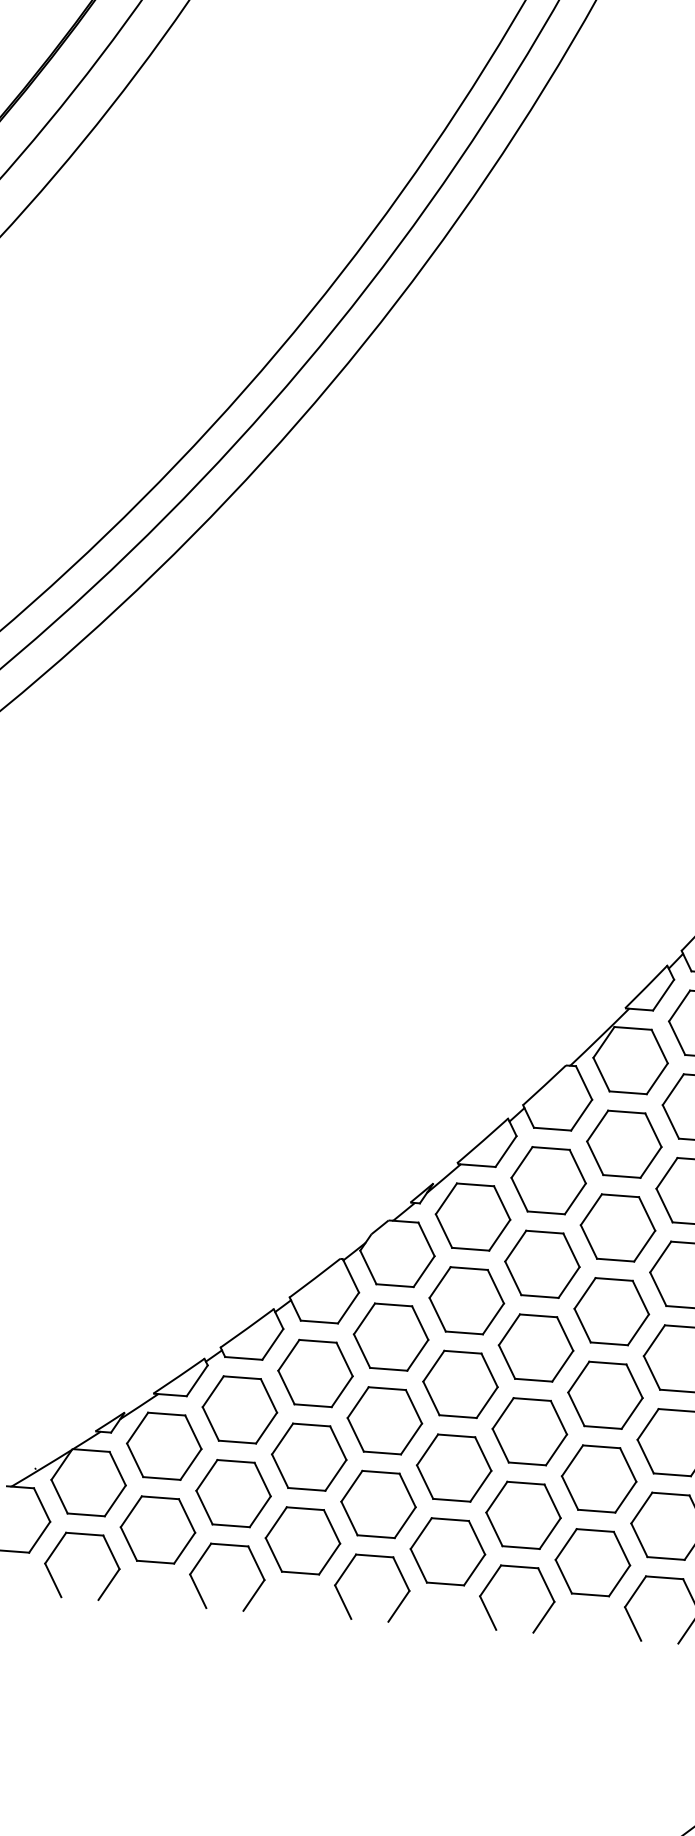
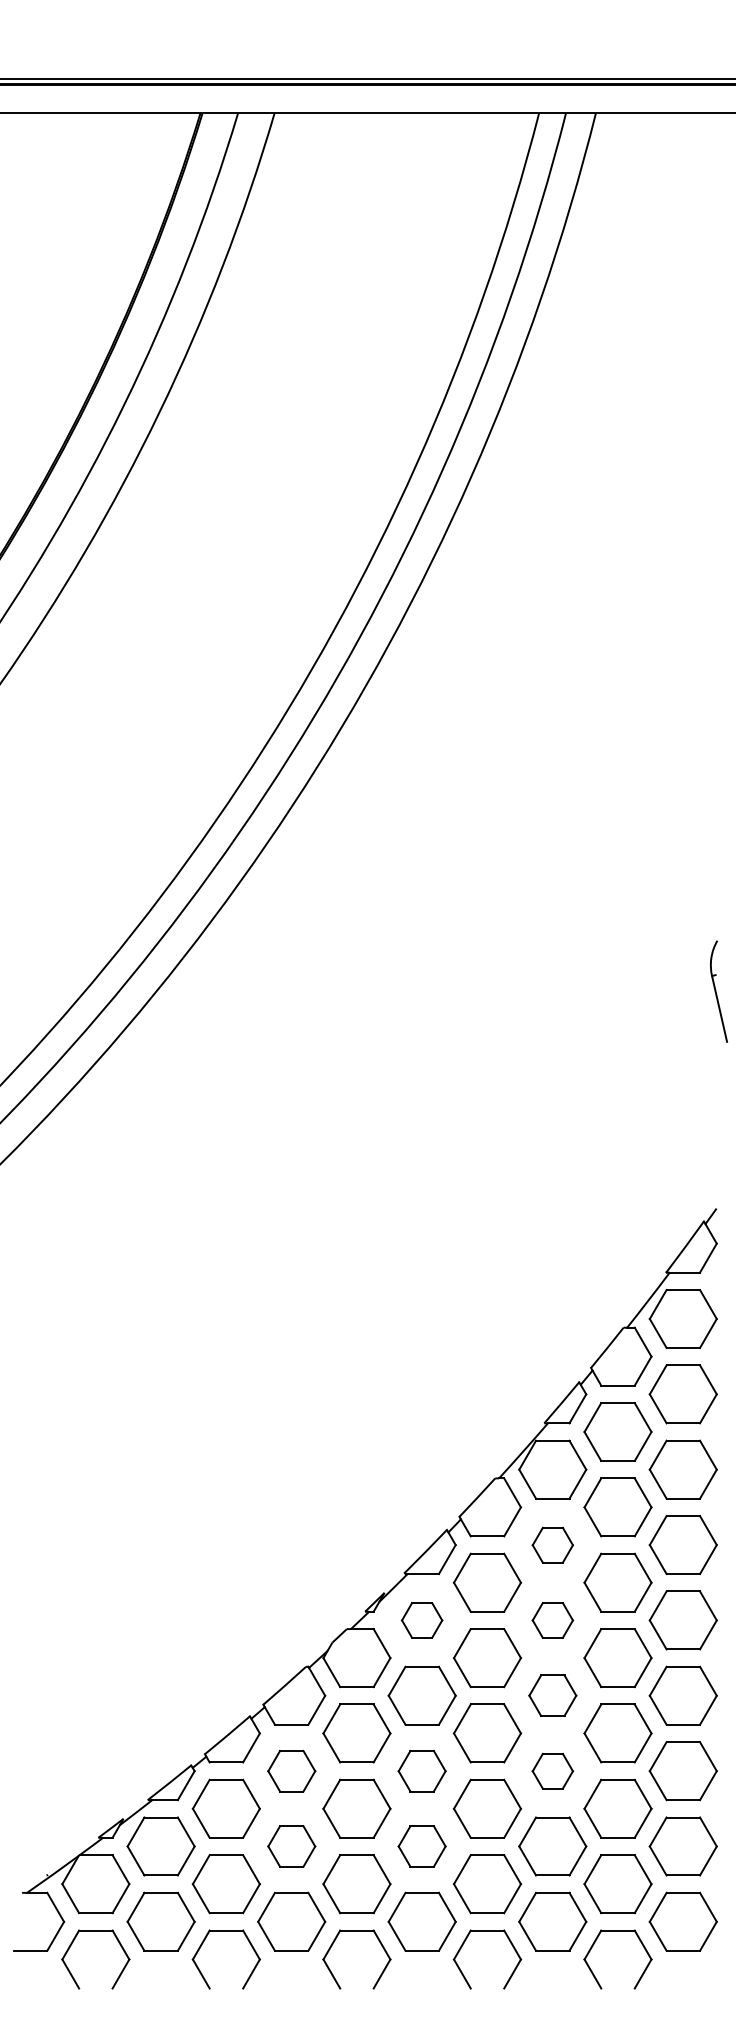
part: (624, 1144) -> (552, 1545), size x0.6
part: (472, 1217) -> (421, 1620), size x0.6
part: (617, 1228) -> (552, 1620), size x0.6
part: (611, 1311) -> (552, 1695), size x0.7
part: (315, 1373) -> (291, 1771), size x0.7
part: (459, 1384) -> (421, 1771), size x0.7
part: (605, 1395) -> (552, 1771), size x0.6
part: (309, 1457) -> (291, 1846), size x0.7
part: (453, 1468) -> (421, 1846), size x0.7

